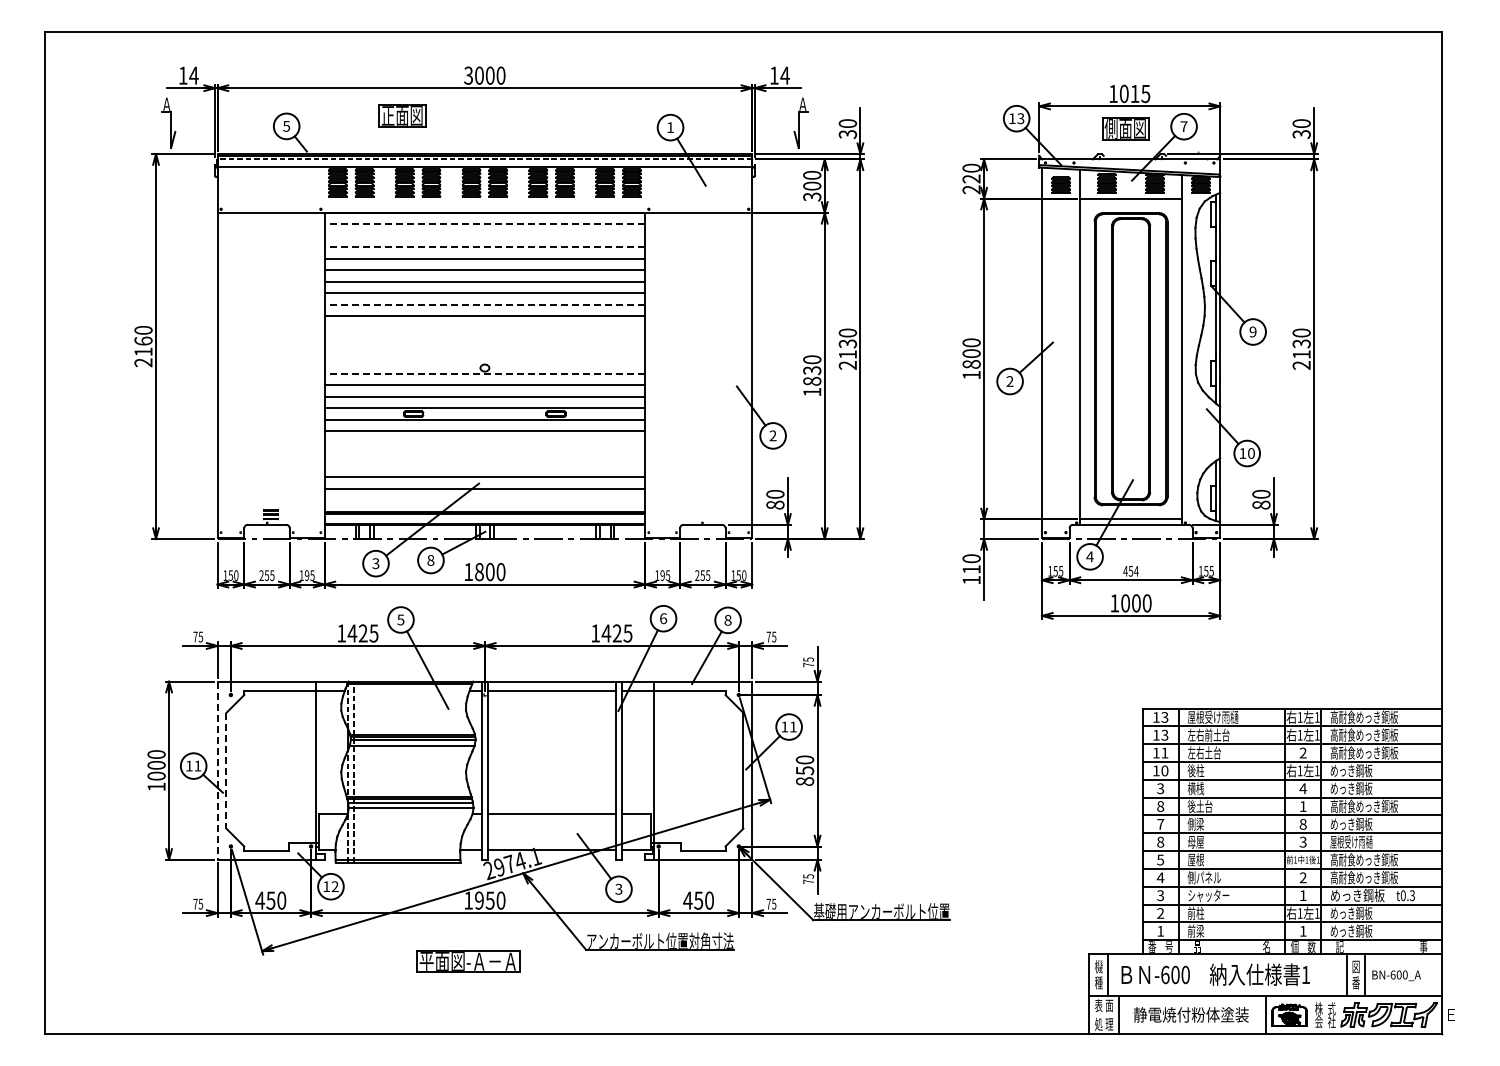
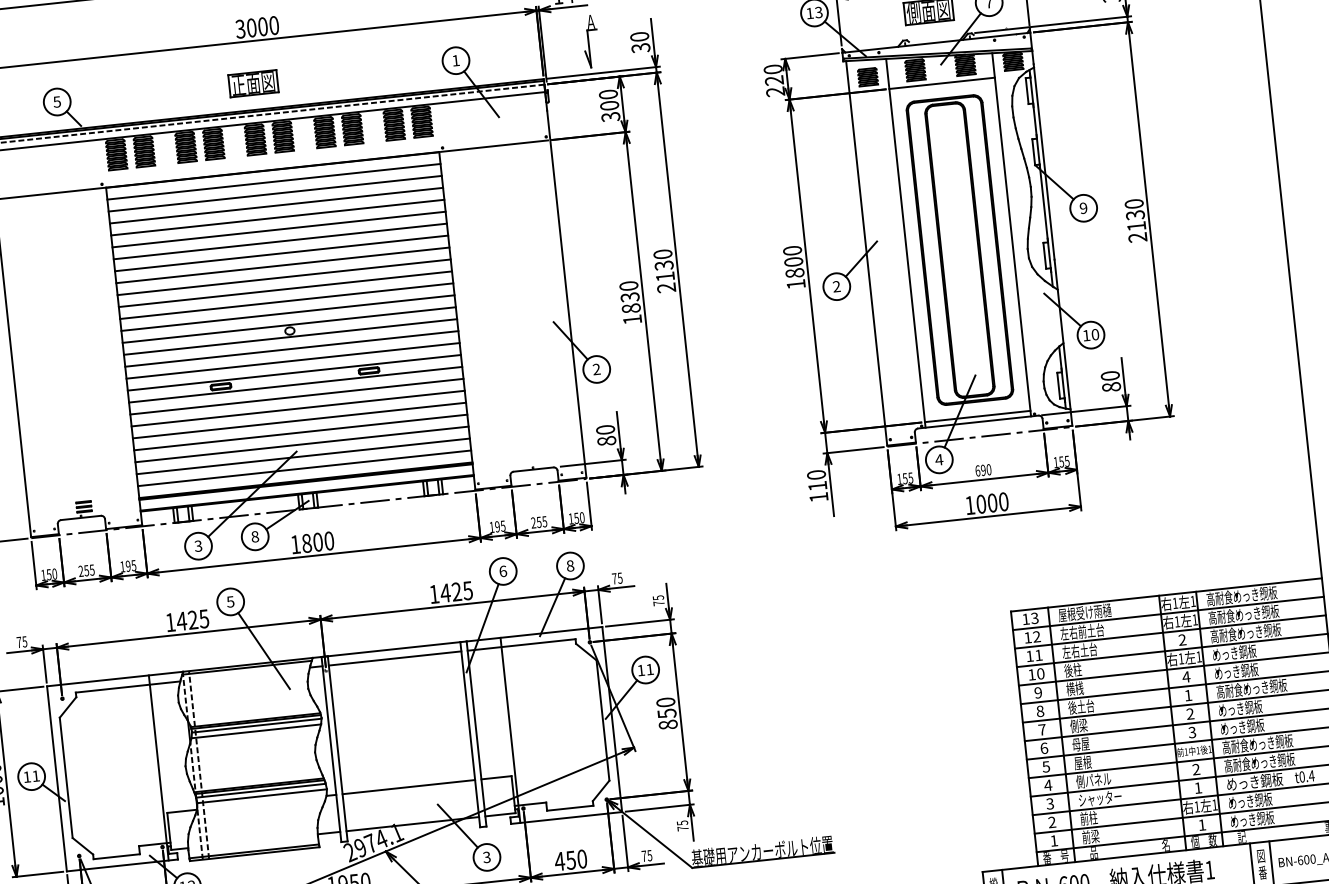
part: (402, 115) -> (253, 83), moved
line: (484, 224) -> (273, 181), dashed -> solid
line: (484, 235) -> (274, 193), added
line: (484, 247) -> (276, 205), dashed -> solid
line: (484, 304) -> (282, 265), dashed -> solid
line: (484, 327) -> (284, 288), added
line: (484, 339) -> (286, 301), added
line: (484, 350) -> (287, 312), added
line: (484, 362) -> (288, 325), added
line: (484, 373) -> (290, 336), dashed -> solid
line: (484, 442) -> (297, 408), added
line: (484, 454) -> (299, 420), added
line: (484, 465) -> (300, 432), added
line: (484, 500) -> (304, 468), added
text: (1130, 570) -> (982, 469), 454 -> 690
text: (1164, 735) -> (1036, 637), 13 -> 12
line: (226, 770) -> (66, 777), dashed -> solid
line: (217, 771) -> (56, 779), dashed -> solid
text: (1160, 788) -> (1038, 692), 3 -> 9
text: (1302, 824) -> (1189, 714), 8 -> 2
text: (1160, 841) -> (1044, 747), 8 -> 6
text: (1351, 841) -> (1242, 726), 屋根受け雨樋 -> めっき鋼板
text: (1412, 895) -> (1311, 775), t0.3 -> t0.4

